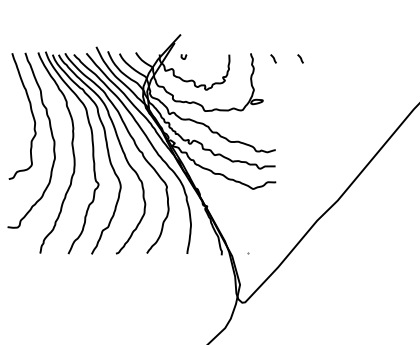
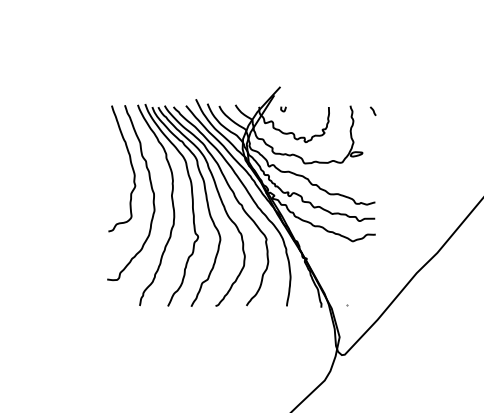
curve: (299, 58) -> (399, 110), removed

